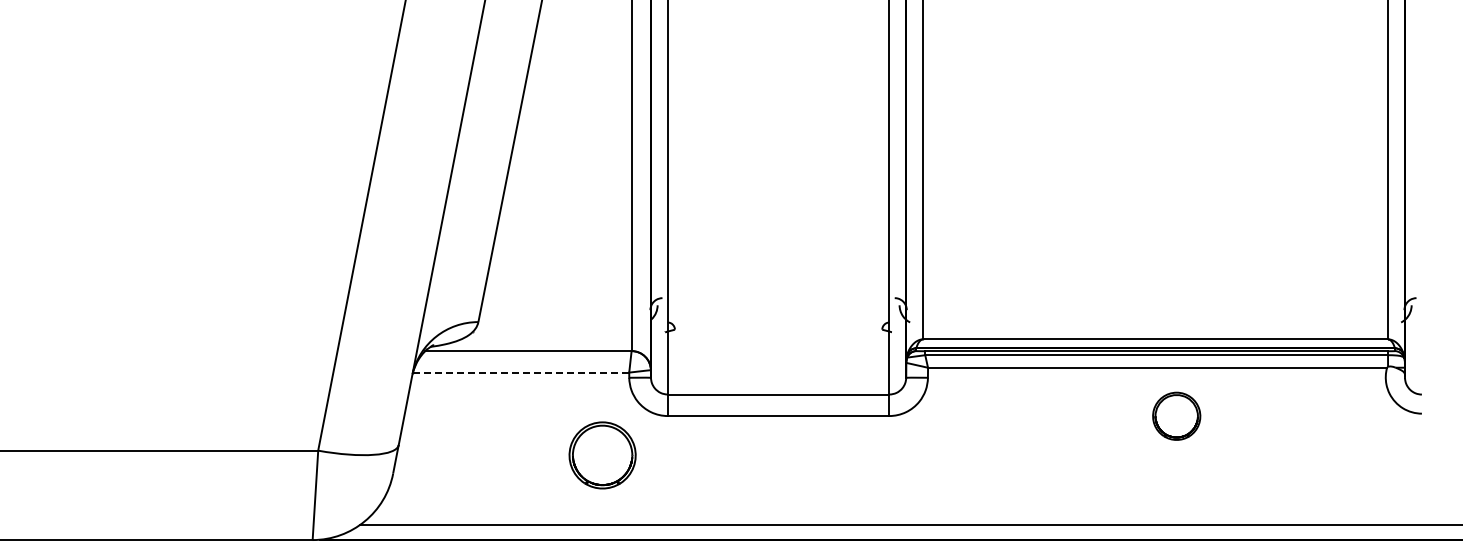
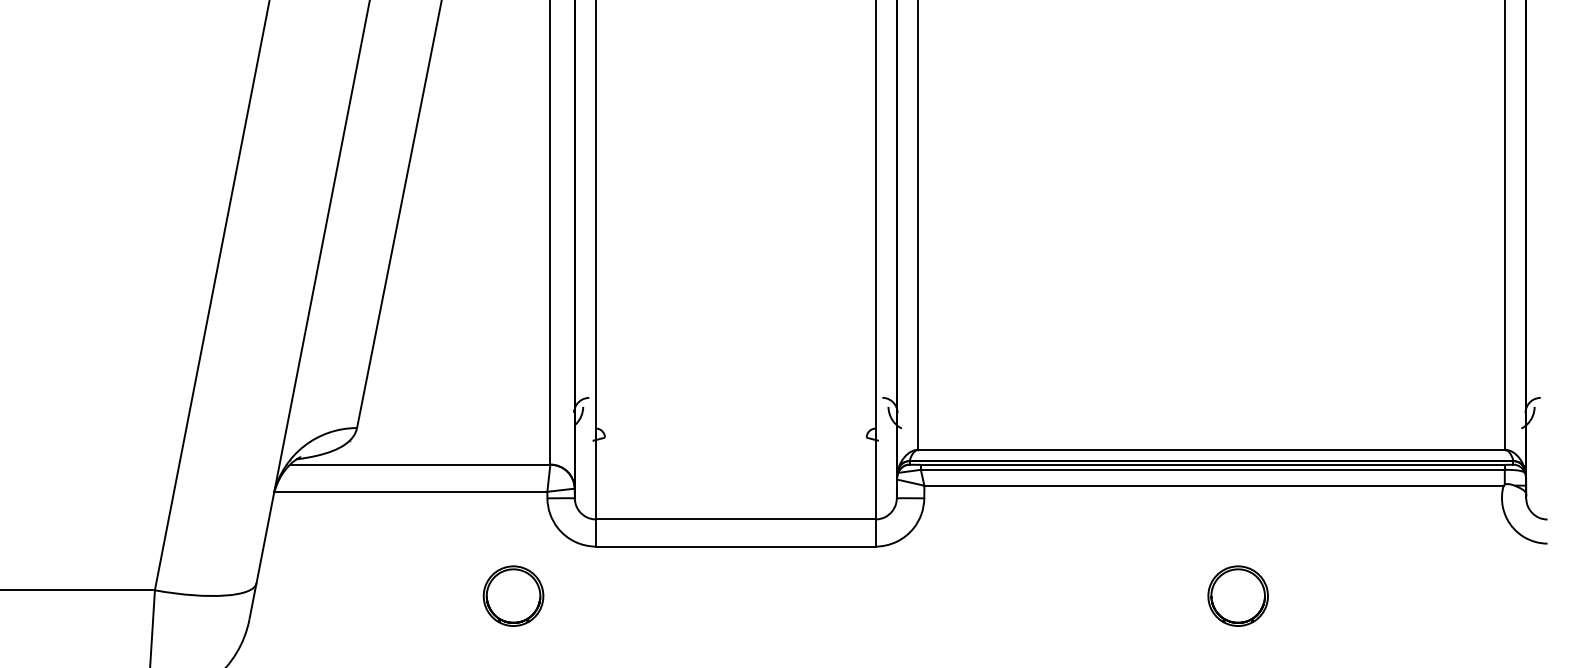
line: (521, 372) -> (411, 491), dashed -> solid
part: (1176, 415) -> (1237, 595), moved
part: (601, 454) -> (512, 595), size x0.71

